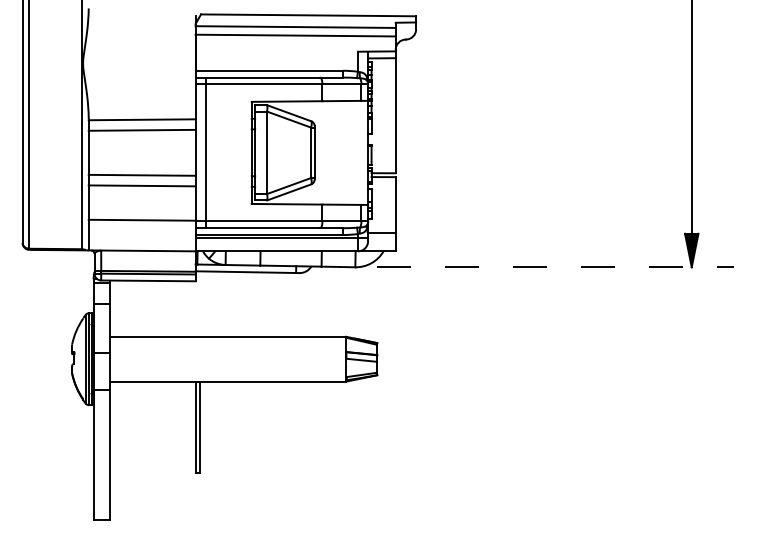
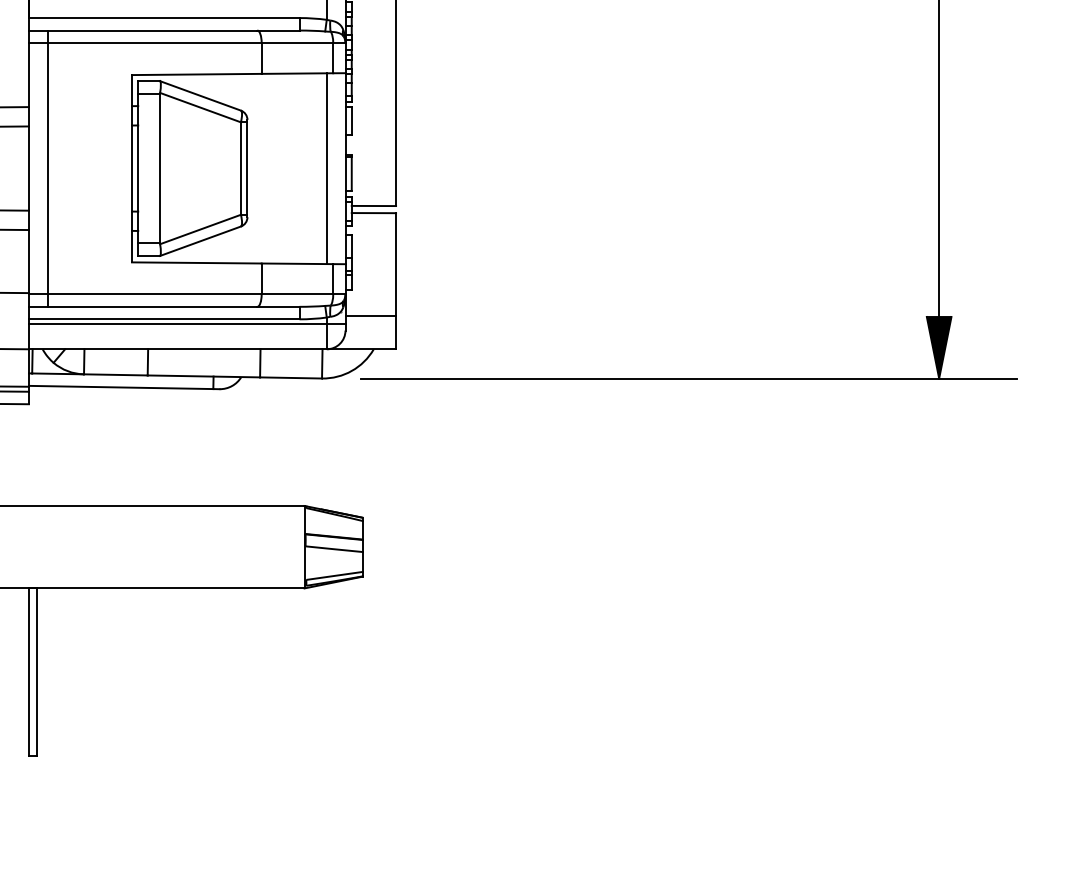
line: (357, 152) -> (325, 167), added
line: (555, 267) -> (689, 378), dashed -> solid

